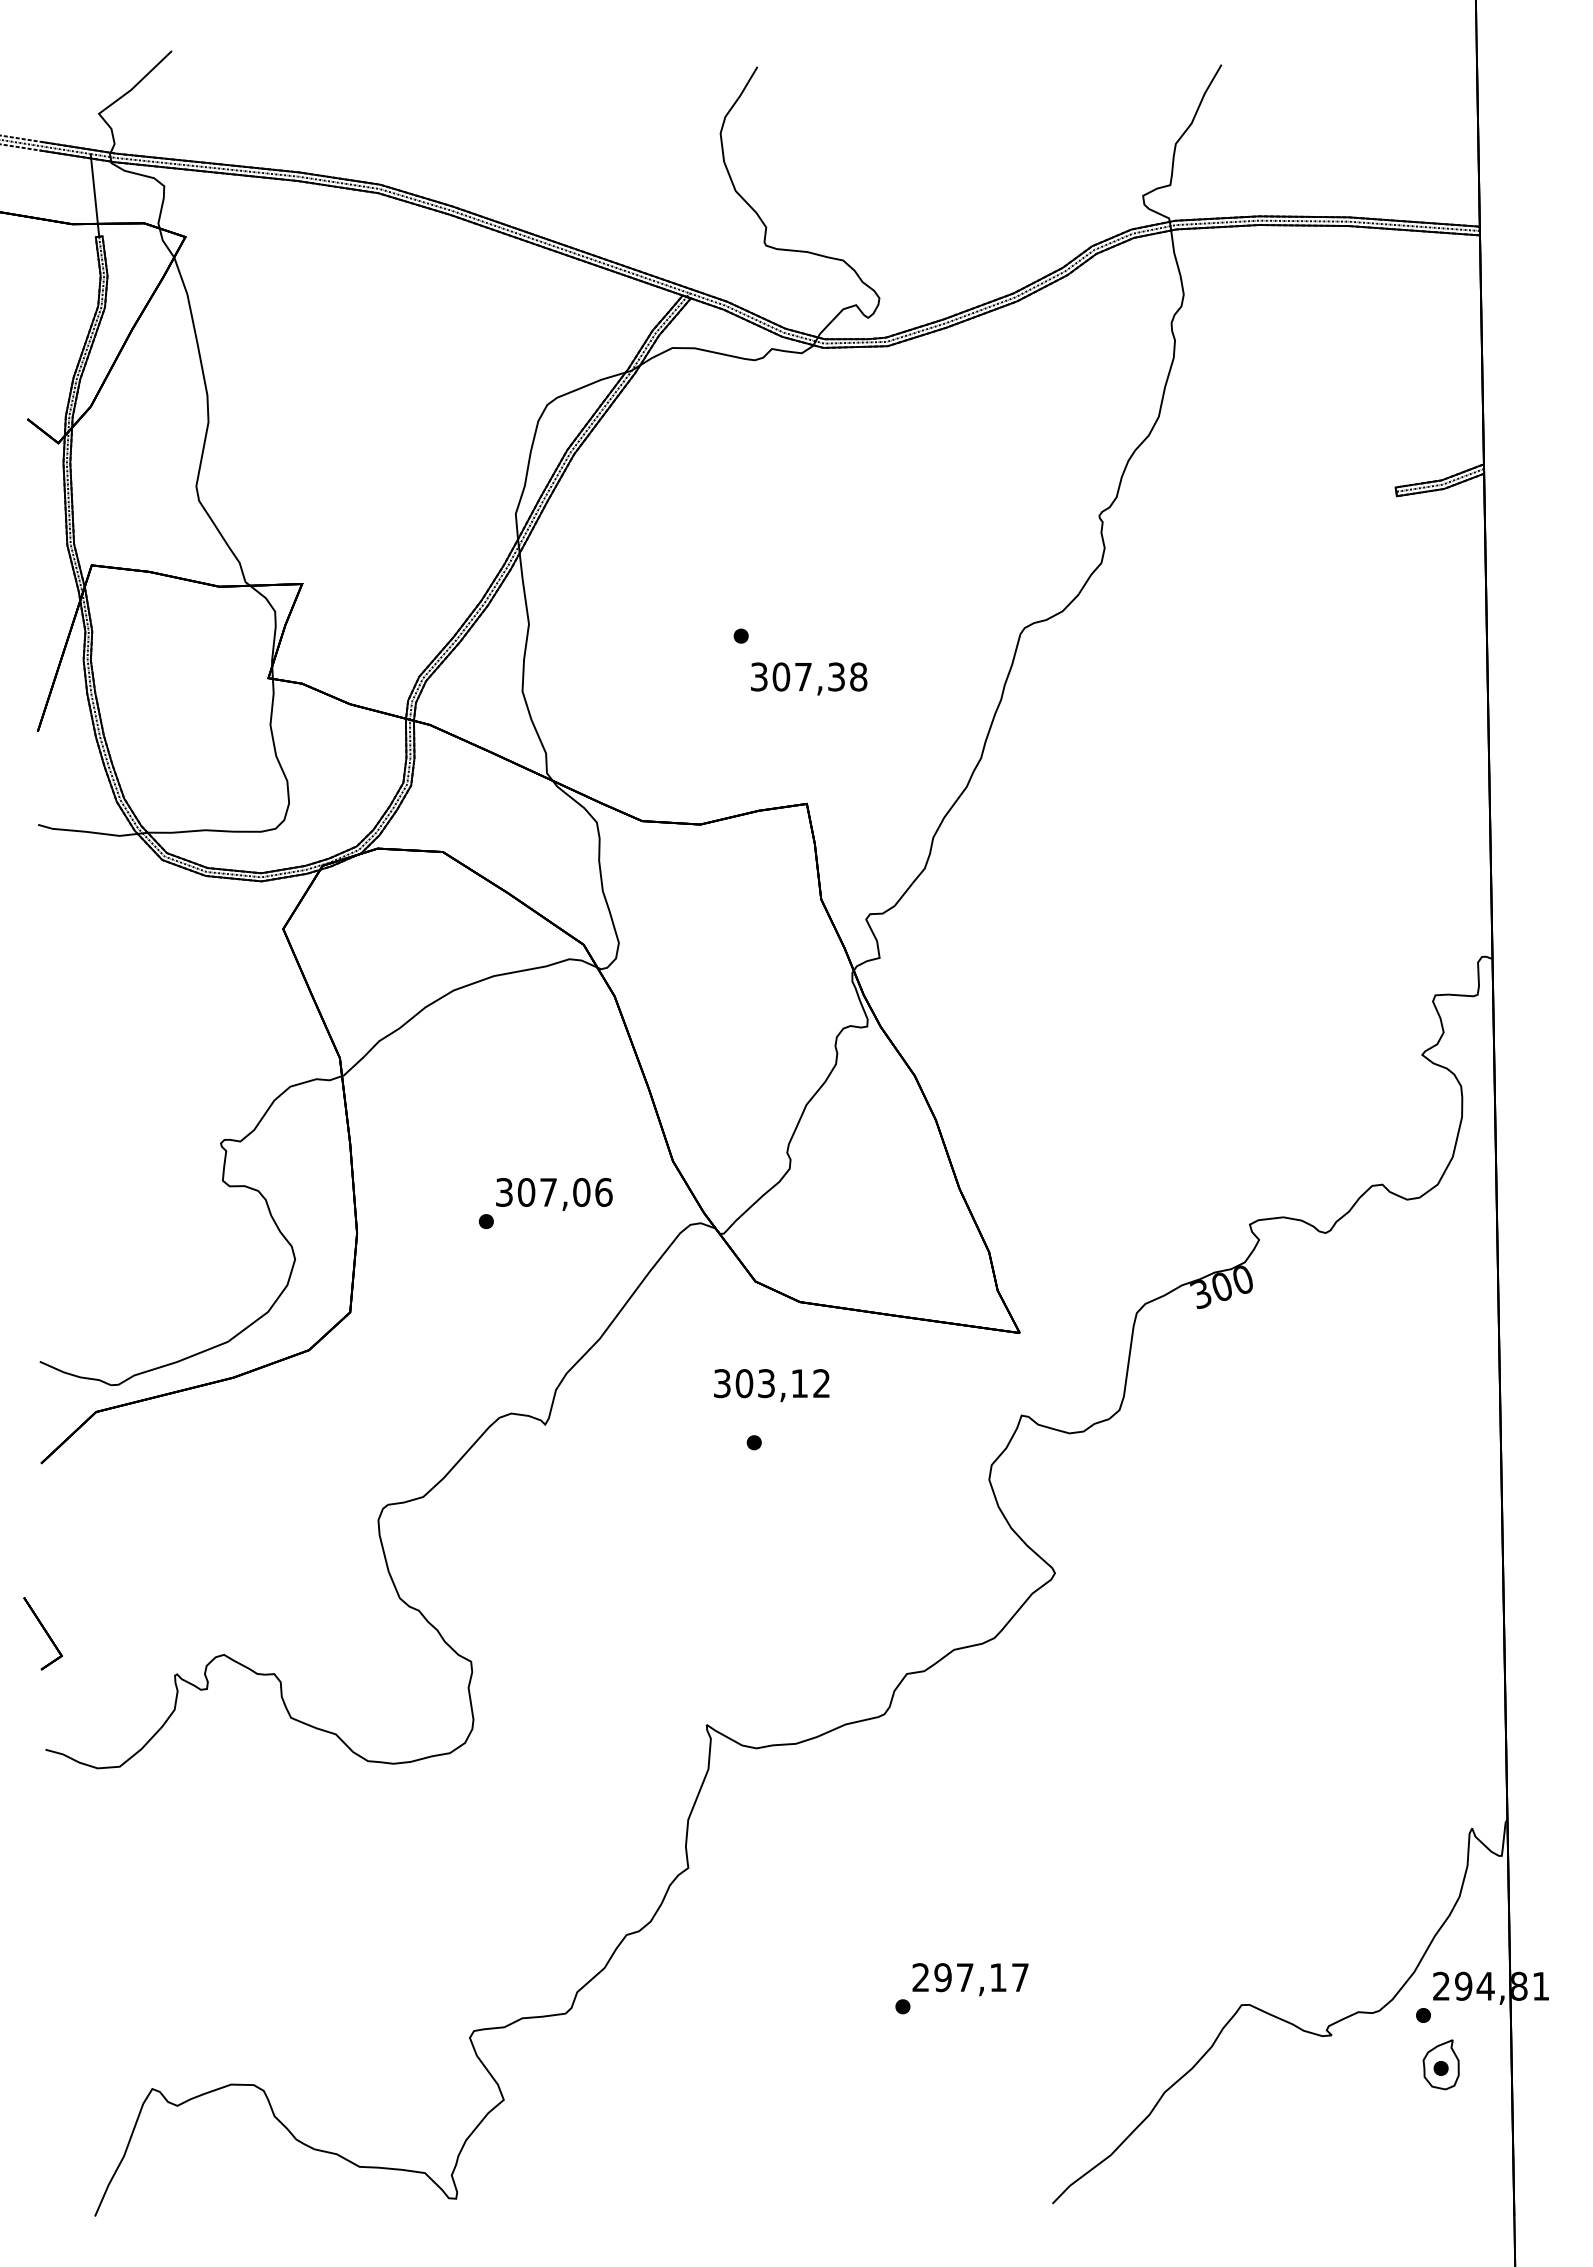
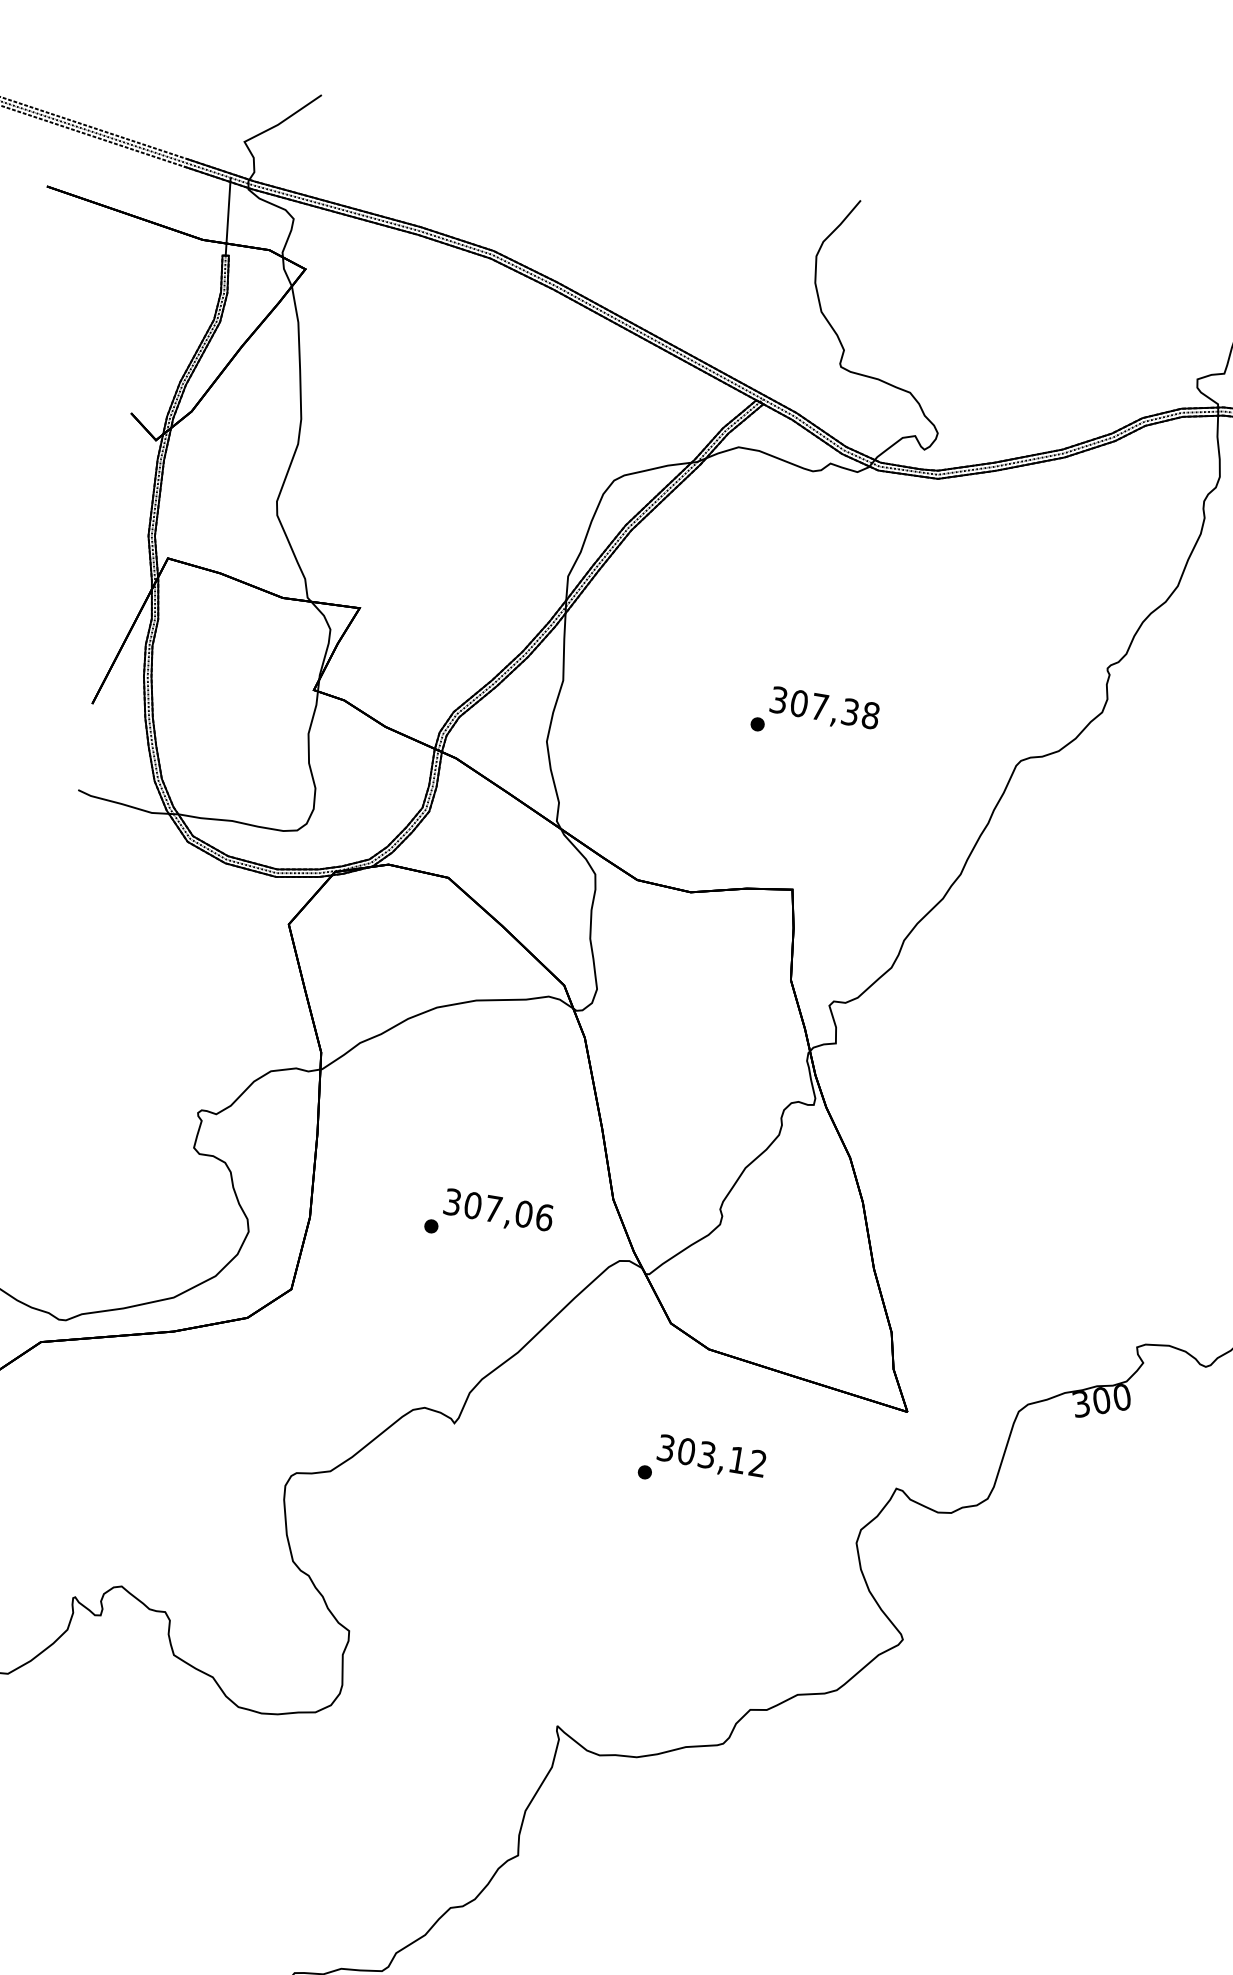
text: (809, 678) -> (825, 709), moved
text: (771, 1385) -> (711, 1457), moved

